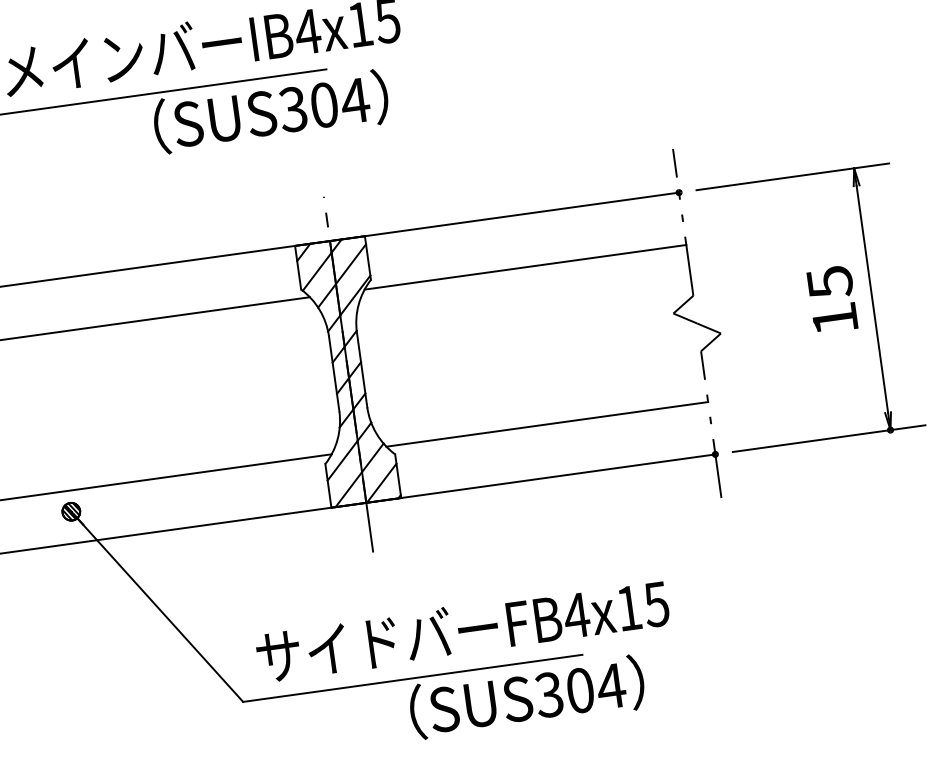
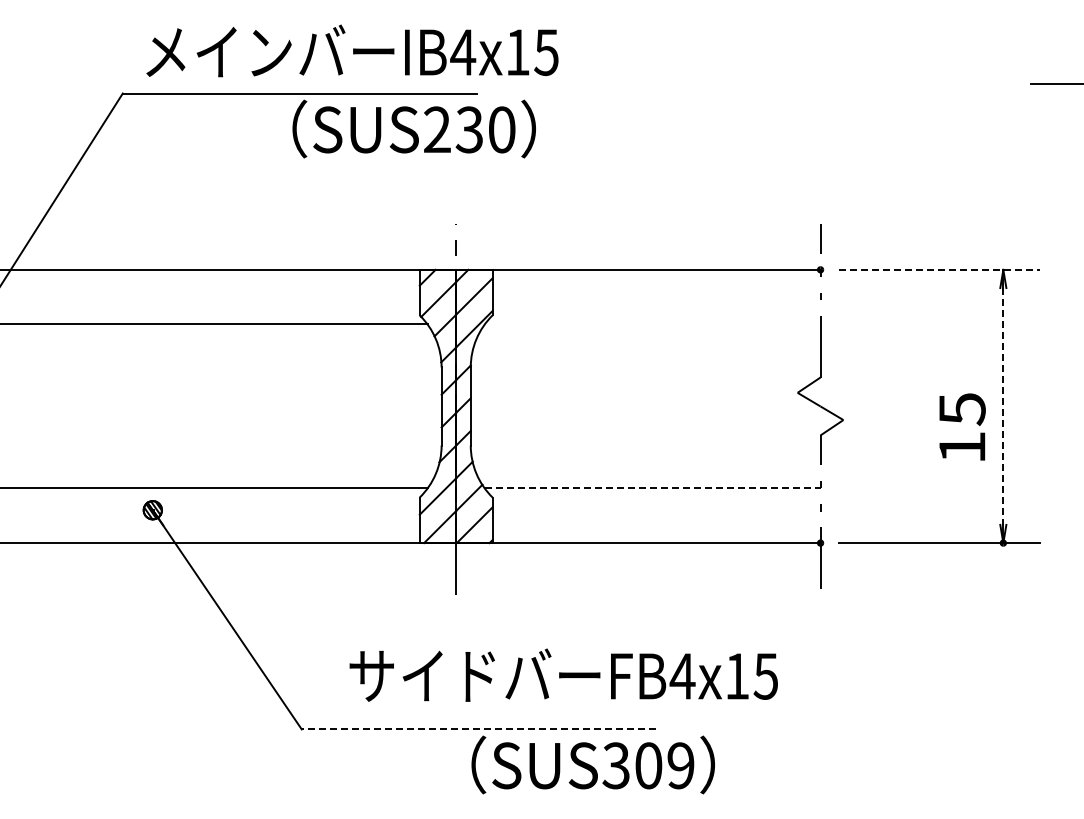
text: (324, 104) -> (469, 129), SUS304 -> SUS230
line: (792, 176) -> (939, 269), solid -> dashed
line: (525, 267) -> (652, 324), removed
text: (832, 298) -> (962, 426), moved
line: (872, 299) -> (1003, 406), solid -> dashed
line: (547, 424) -> (652, 488), solid -> dashed
text: (462, 629) -> (563, 674), moved
line: (412, 678) -> (478, 729), solid -> dashed
text: (610, 686) -> (680, 765), SUS304 -> SUS309

